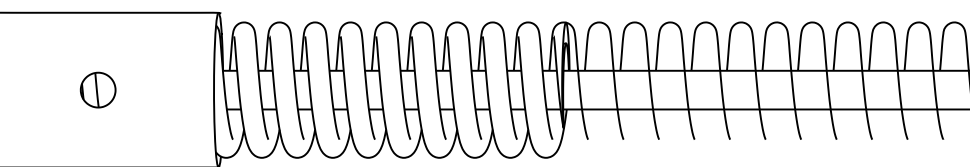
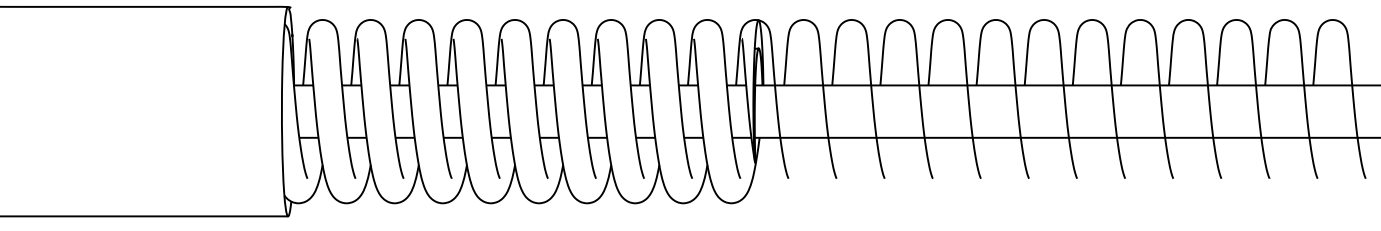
part: (97, 90) -> (124, 111), removed

